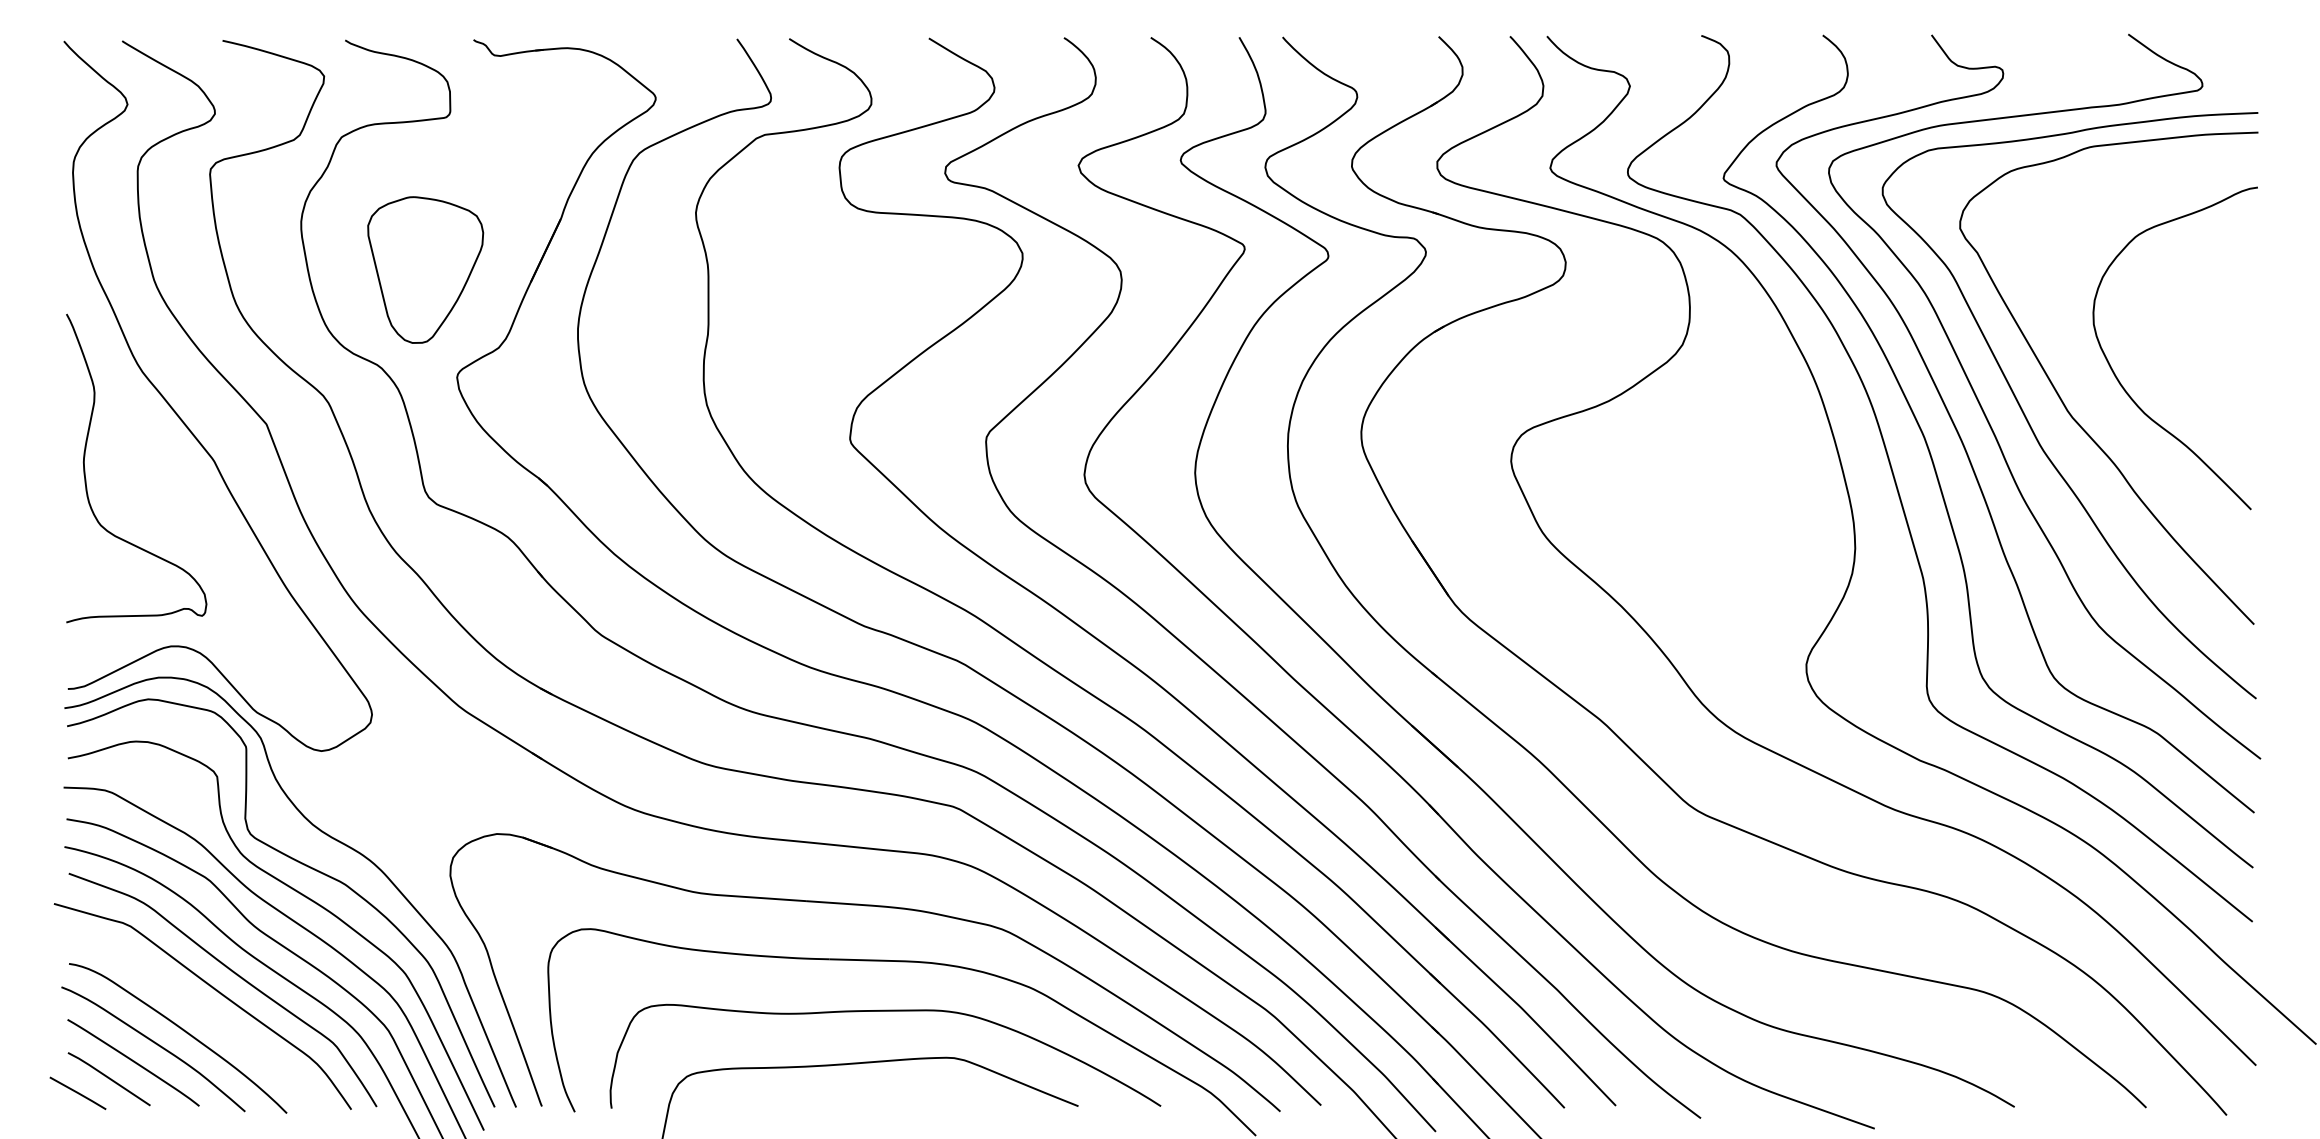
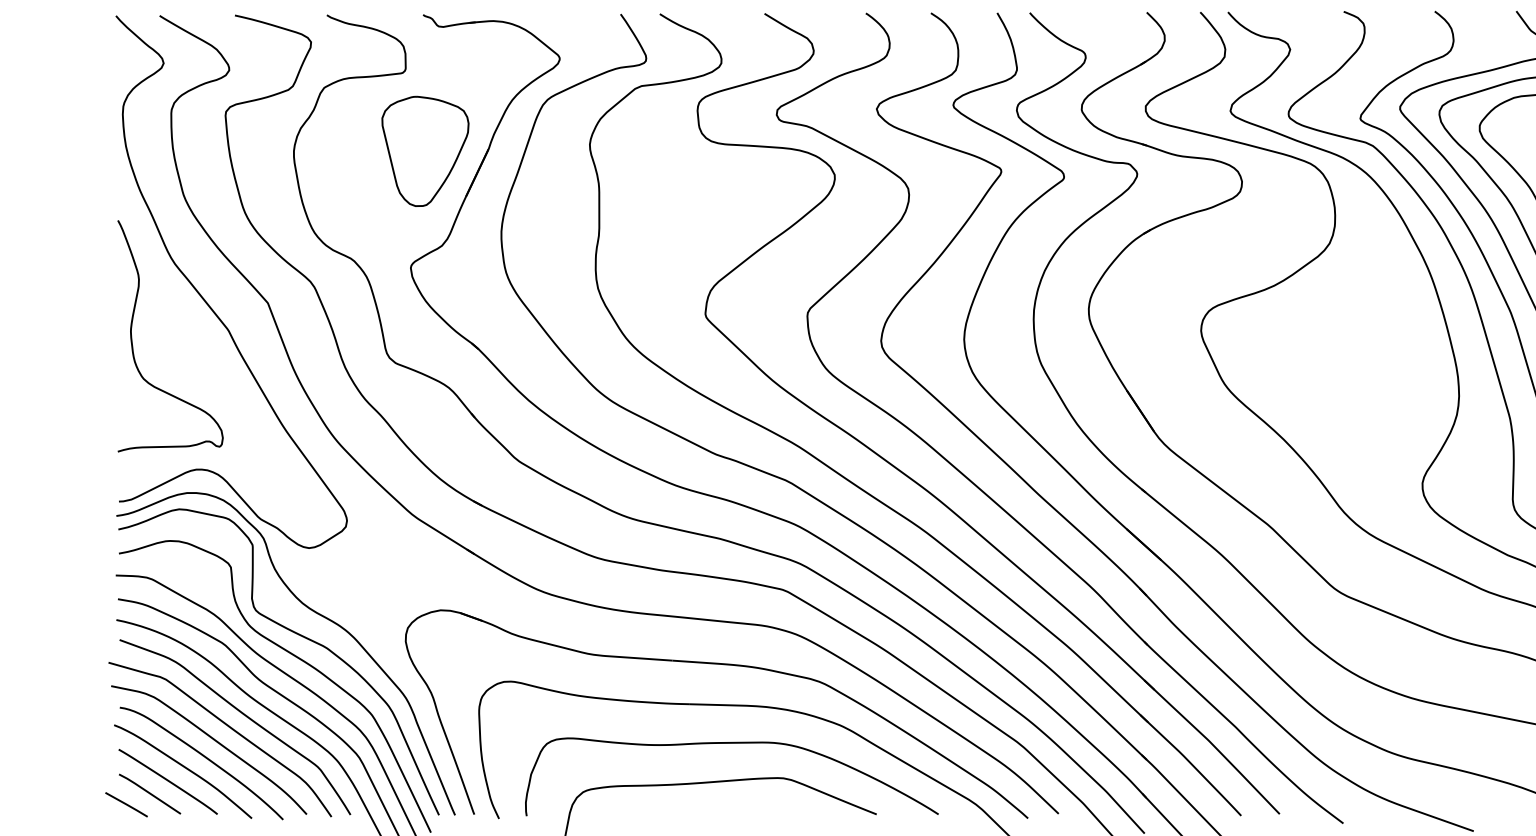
part: (425, 269) -> (425, 151), moved
curve: (195, 1008) -> (214, 741), added

